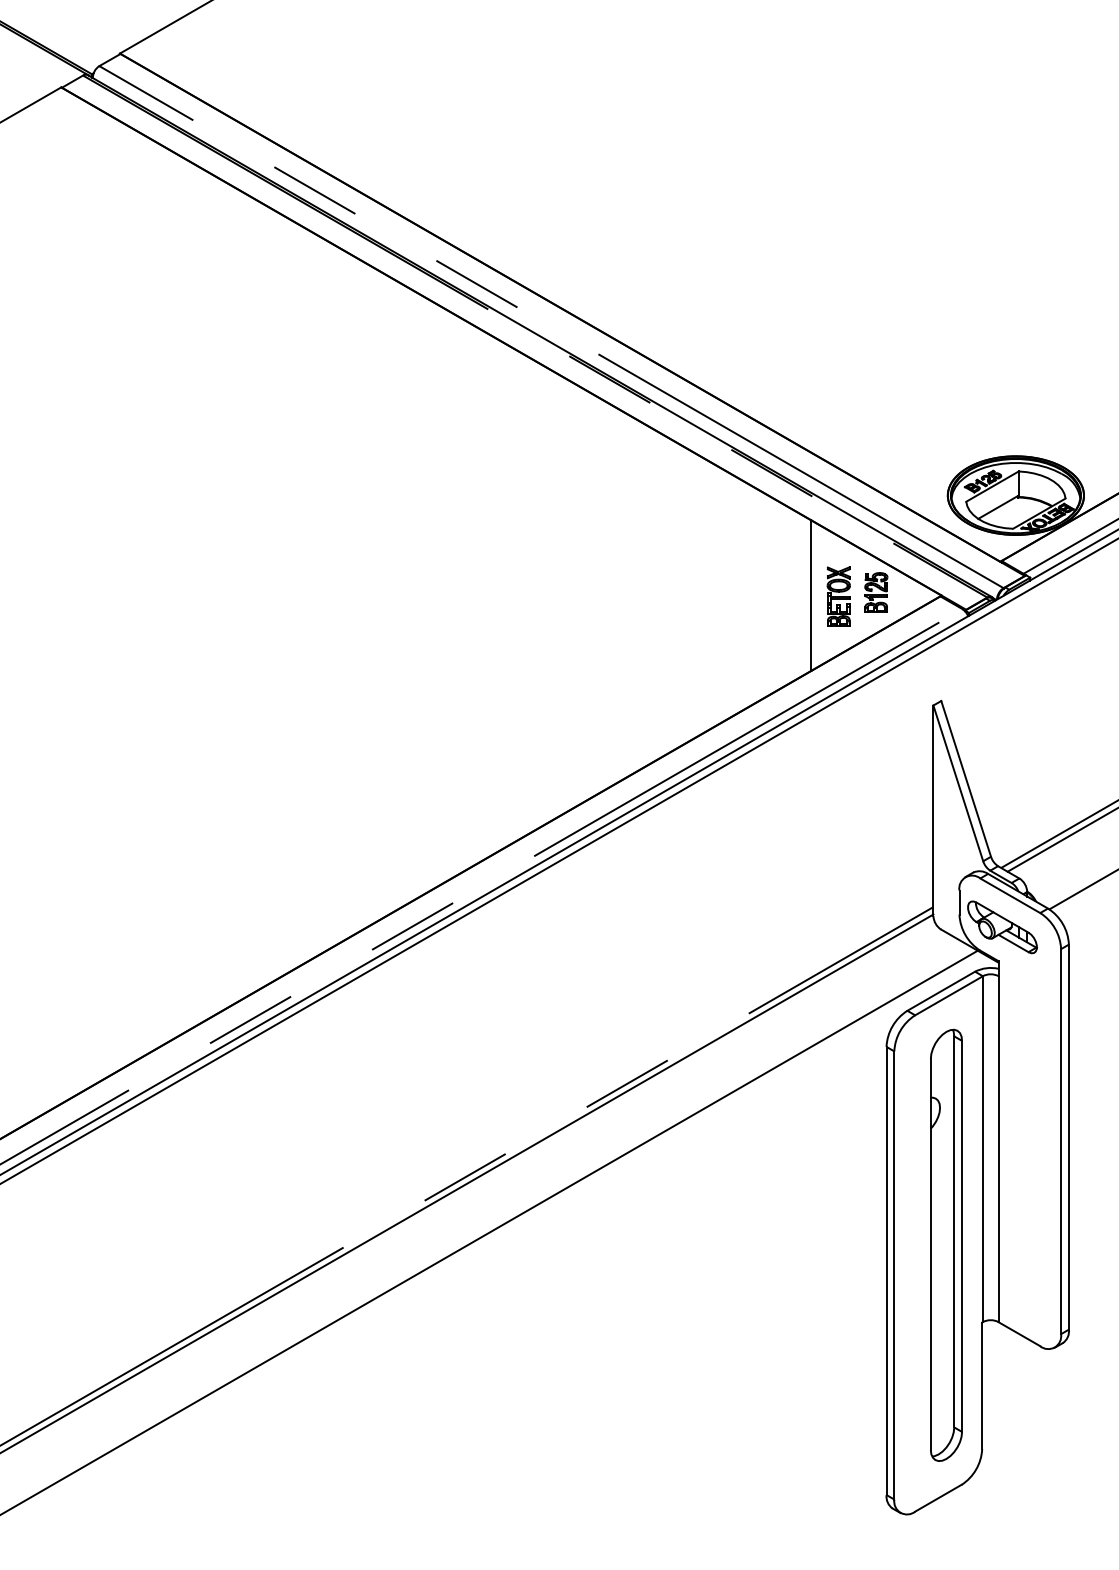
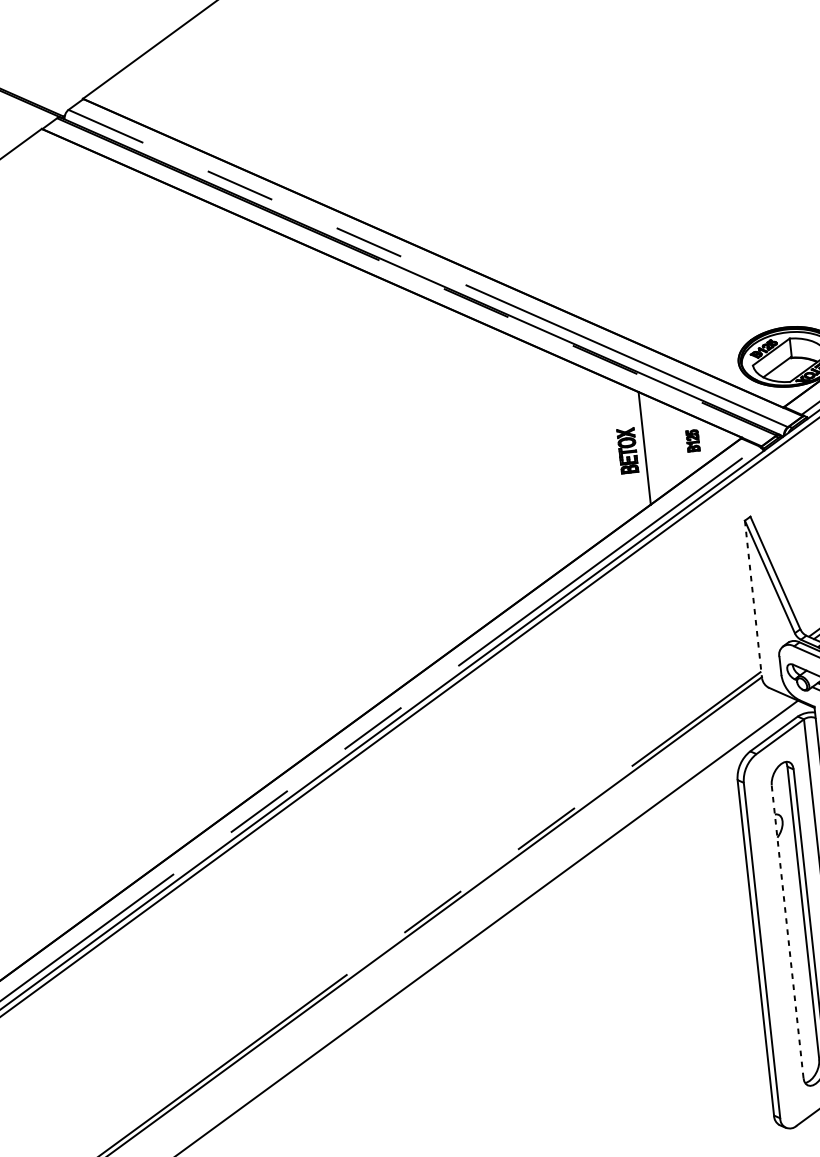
part: (876, 592) -> (693, 440), size x0.7
part: (838, 596) -> (627, 450), moved
line: (933, 811) -> (753, 600), solid -> dashed
line: (930, 1254) -> (787, 931), solid -> dashed

